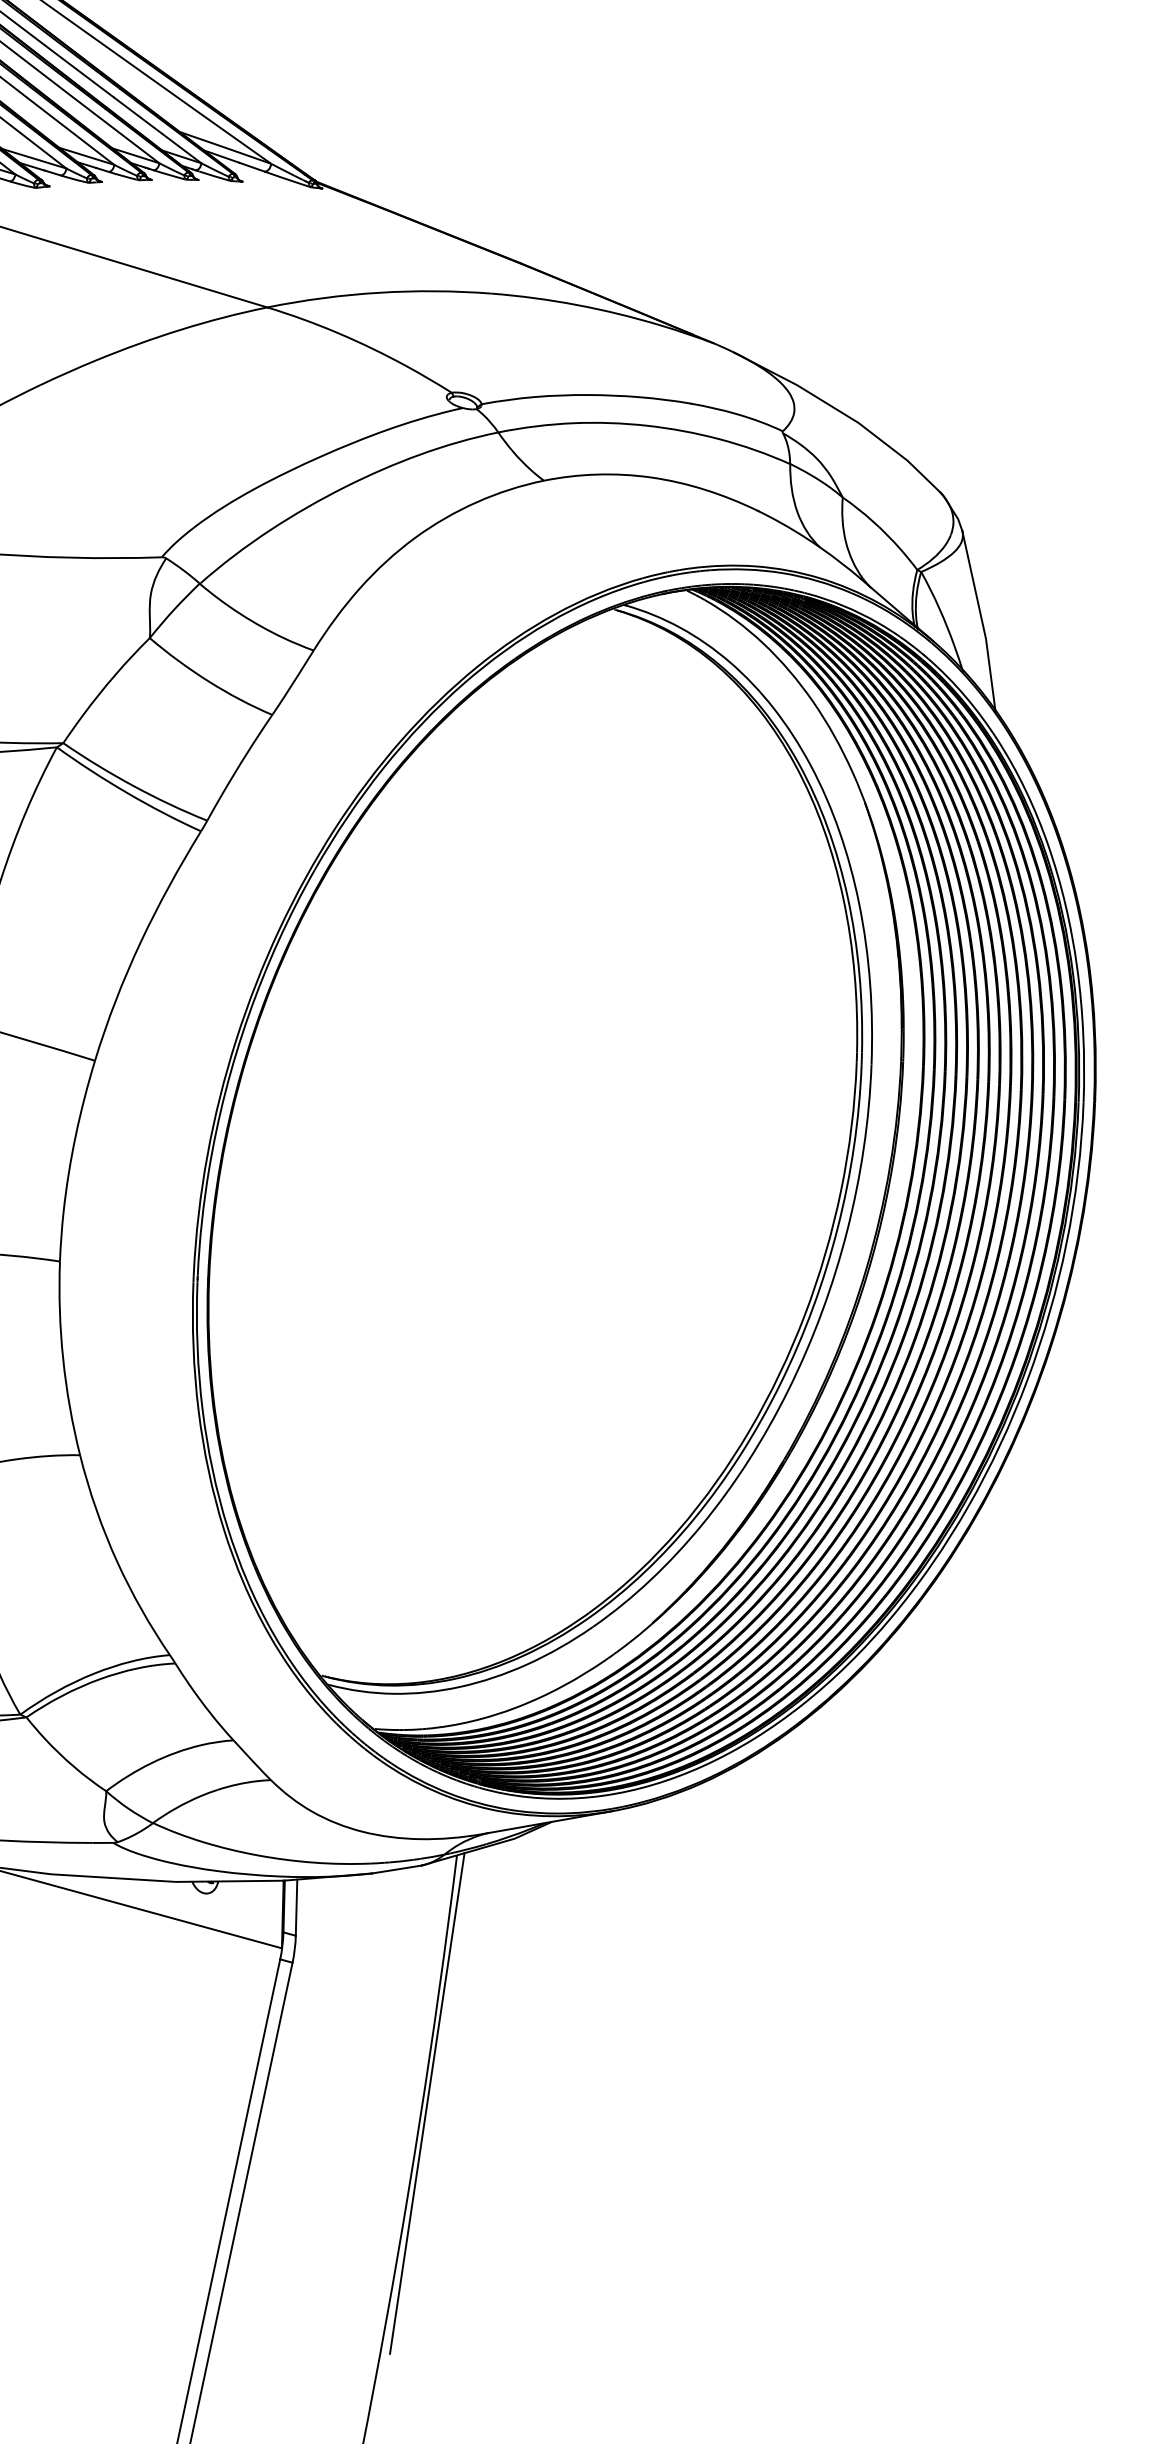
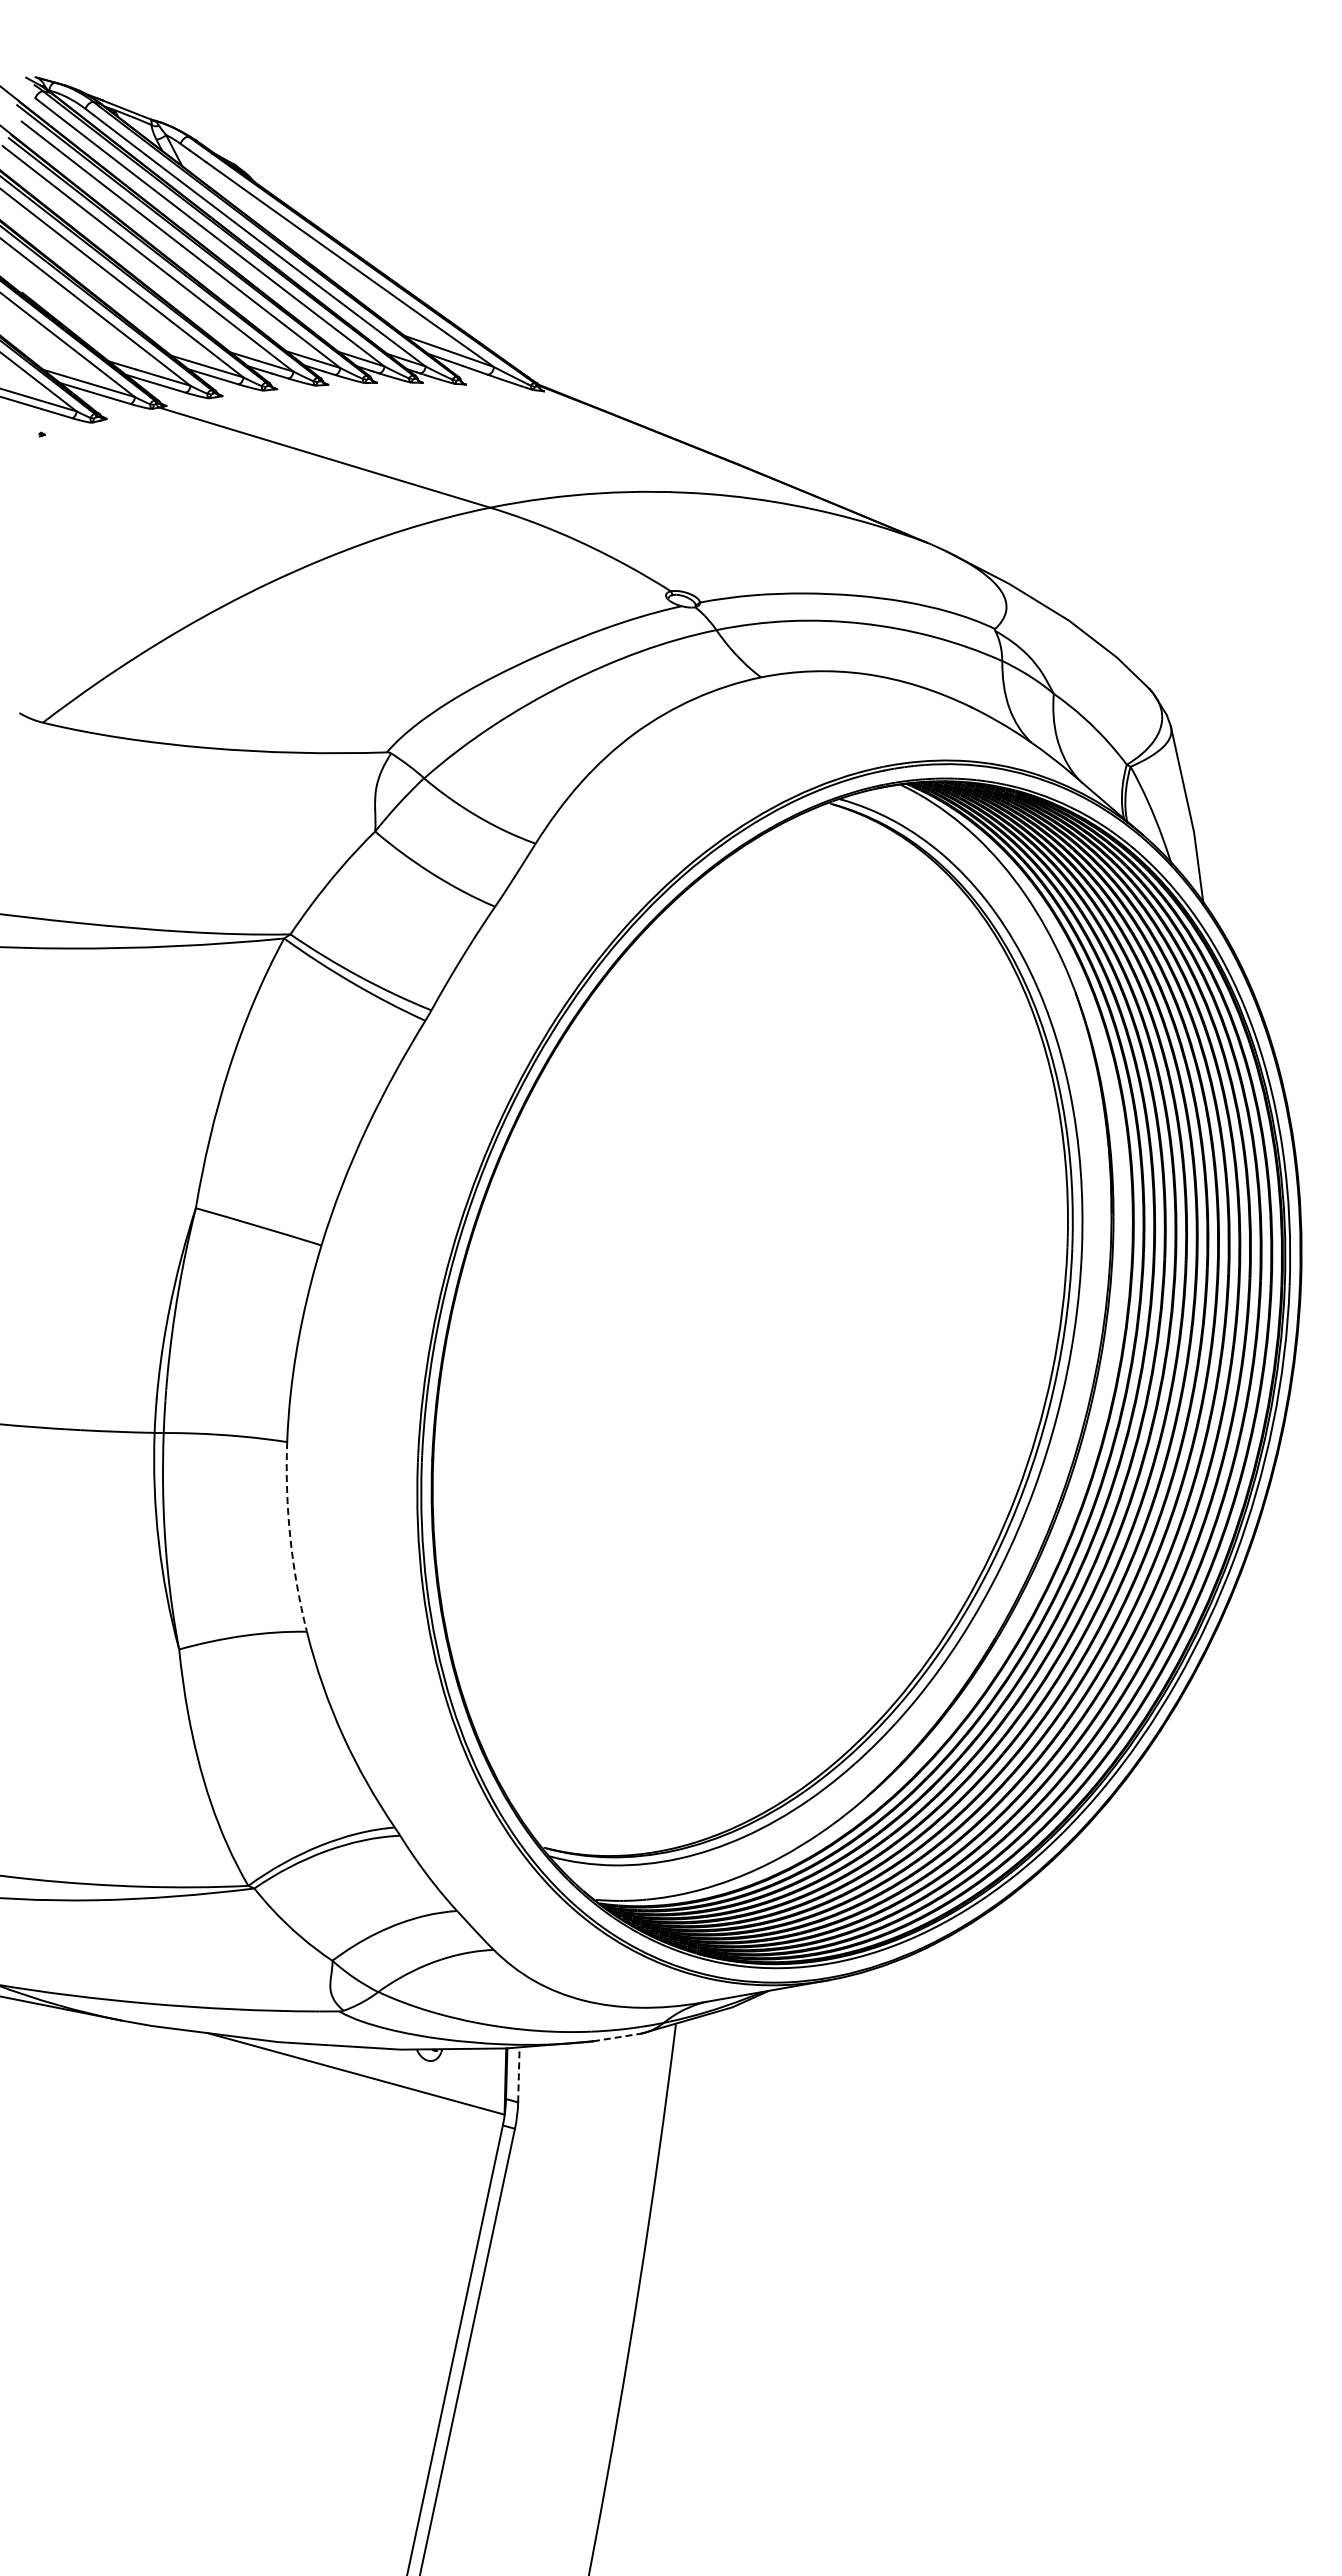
arc: (63, 1358) -> (290, 1537), solid -> dashed
line: (397, 1869) -> (617, 2037), solid -> dashed
line: (296, 1907) -> (518, 2074), solid -> dashed
line: (426, 2103) -> (646, 2266), removed

